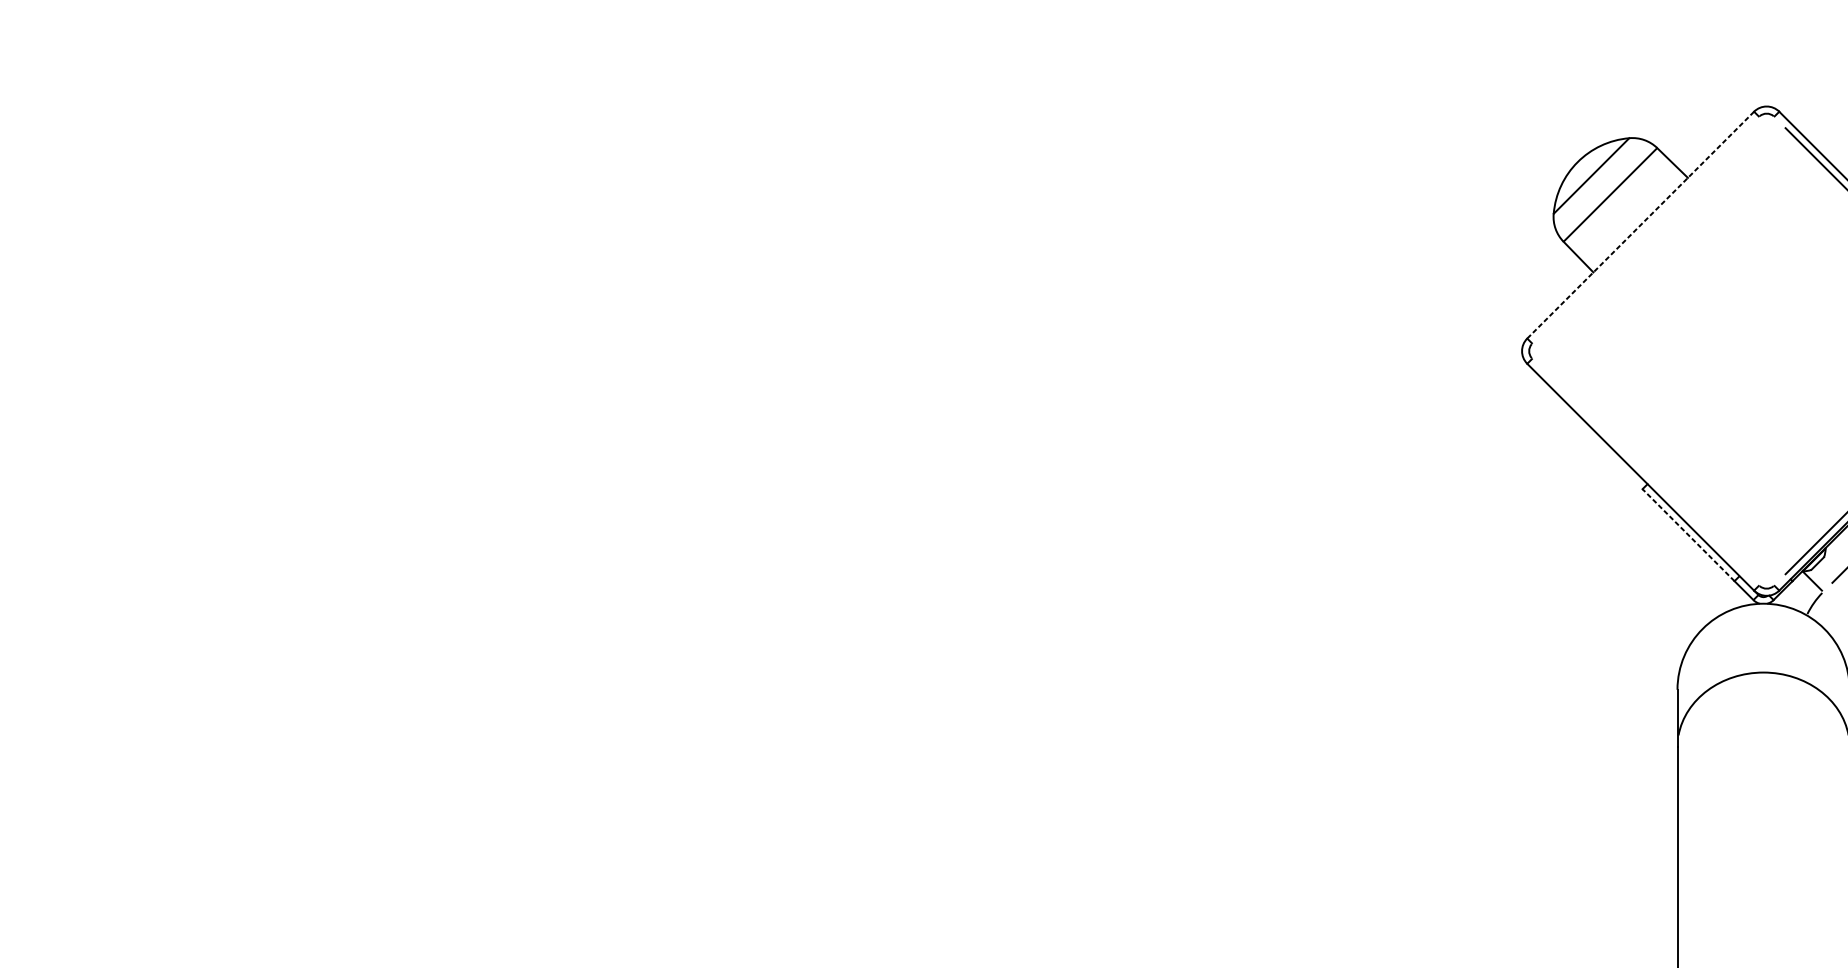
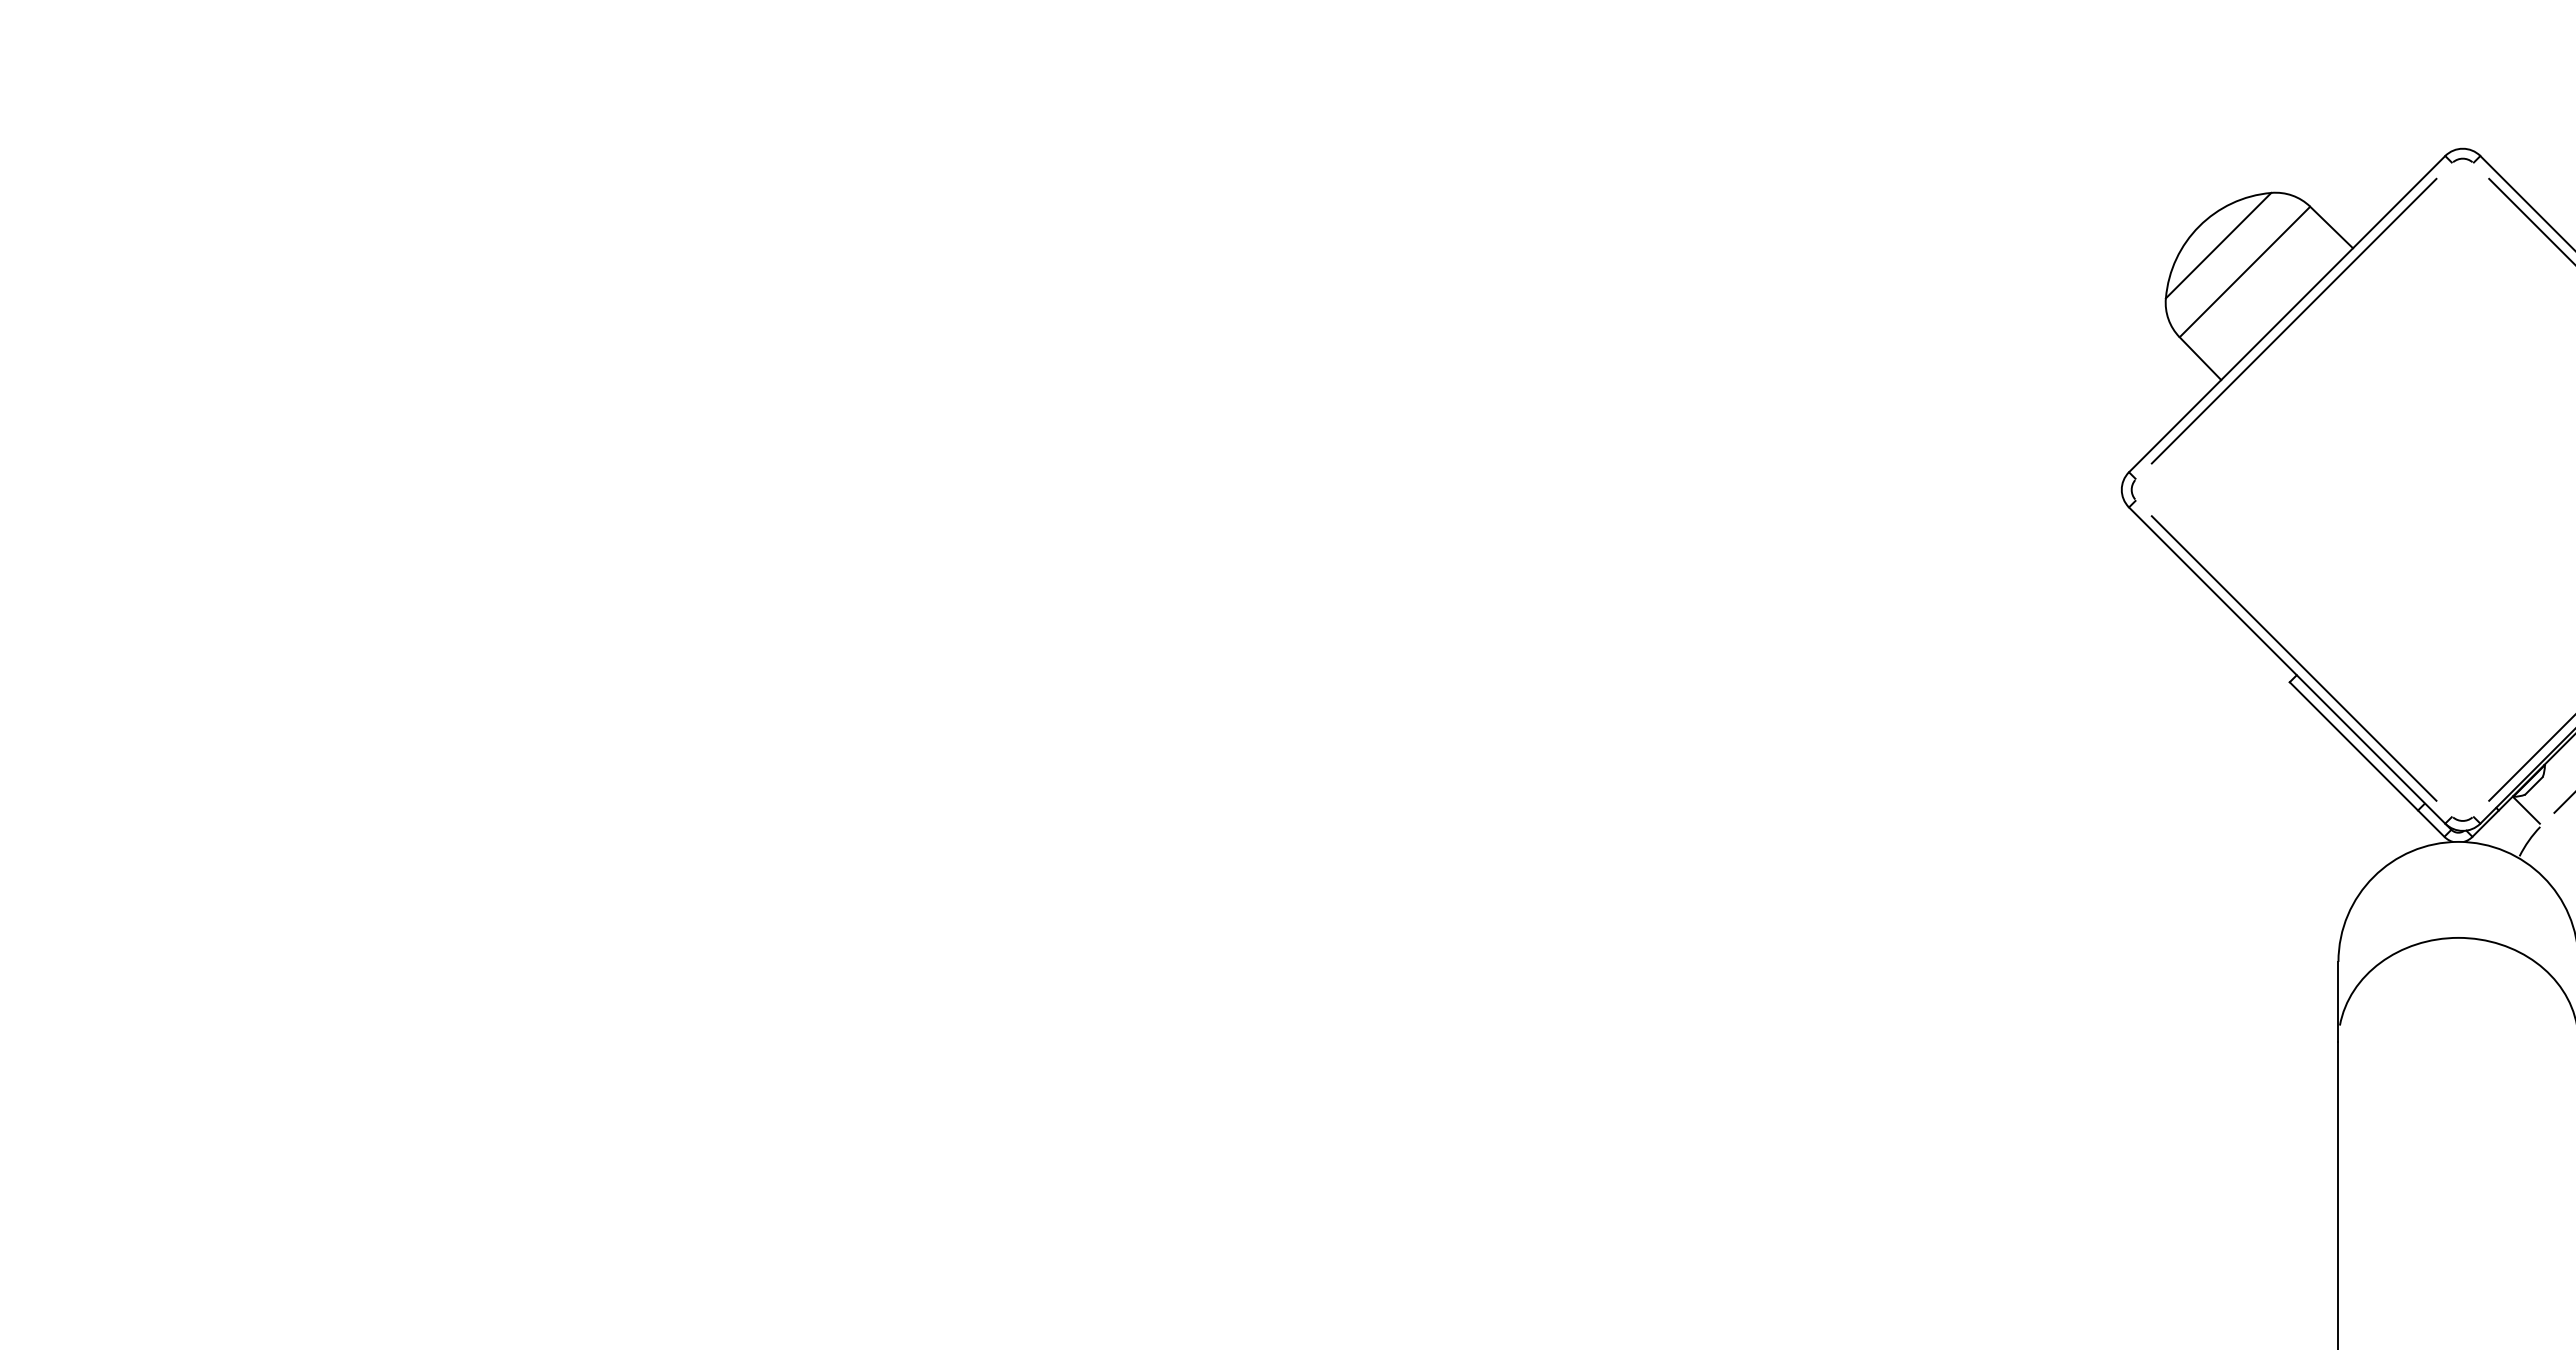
line: (1640, 225) -> (2287, 314), dashed -> solid
line: (1645, 229) -> (2293, 320), added
line: (1645, 472) -> (2293, 658), added
line: (1688, 535) -> (2353, 746), dashed -> solid

